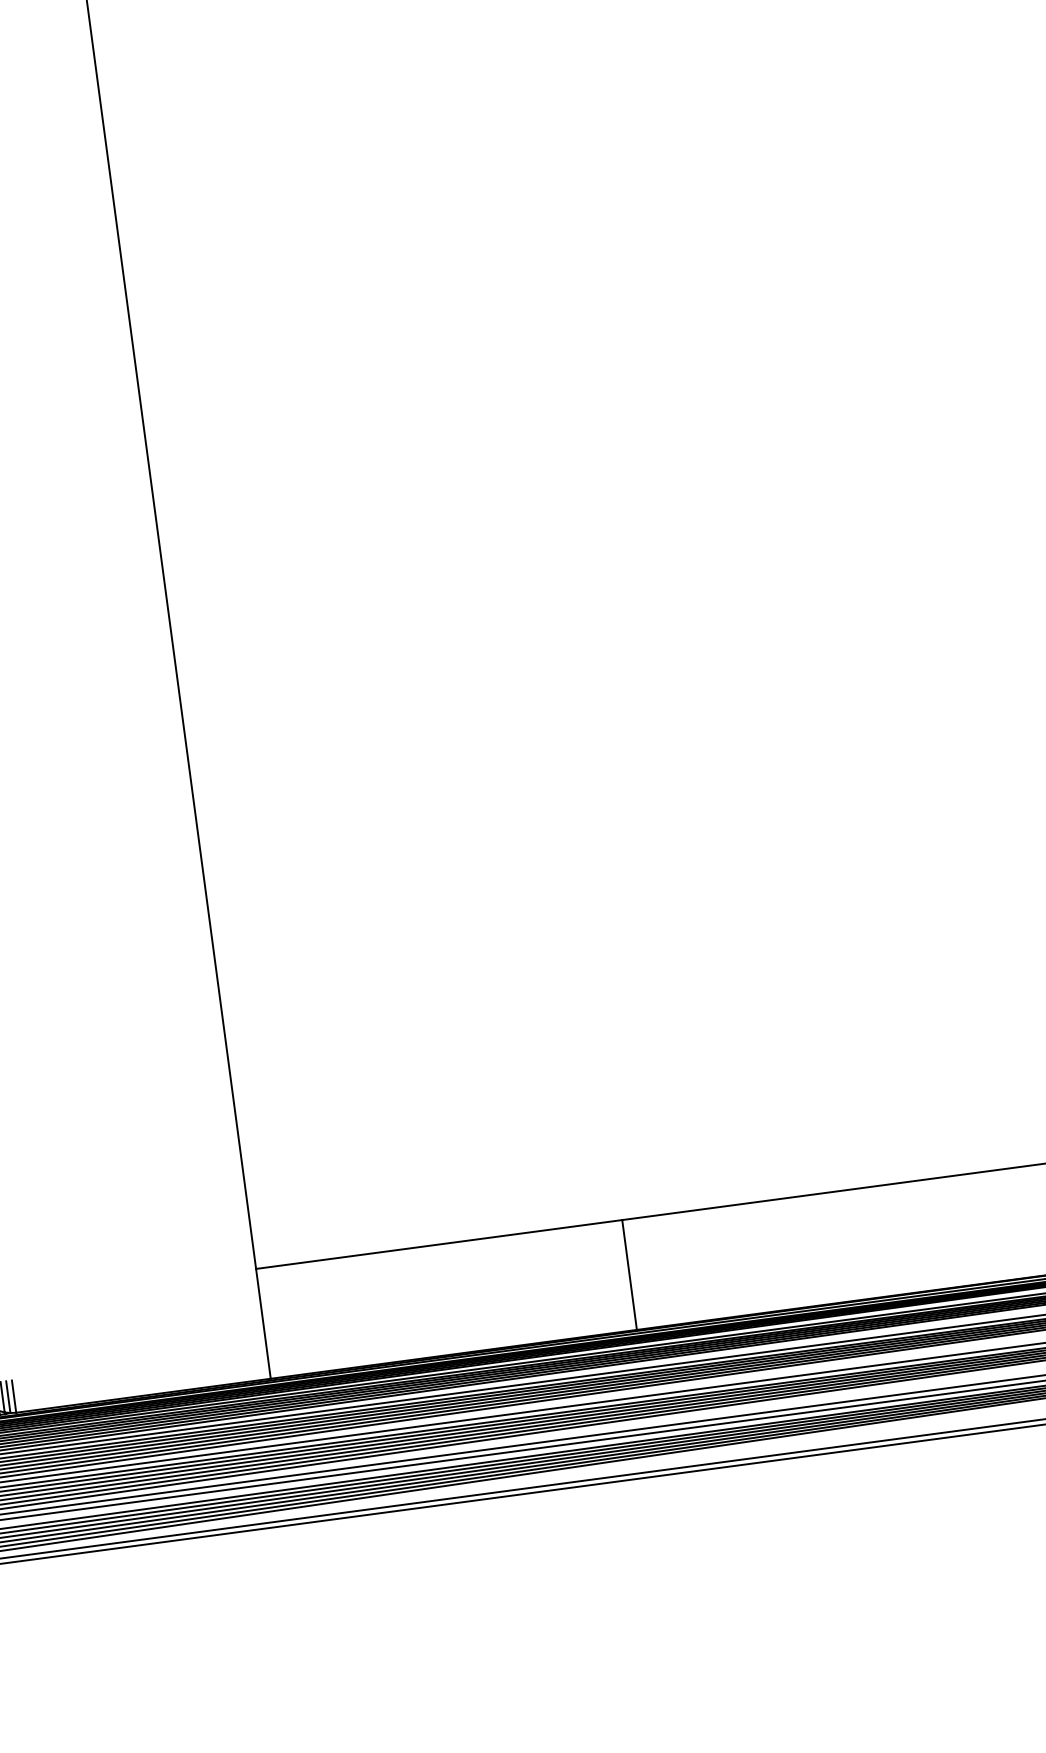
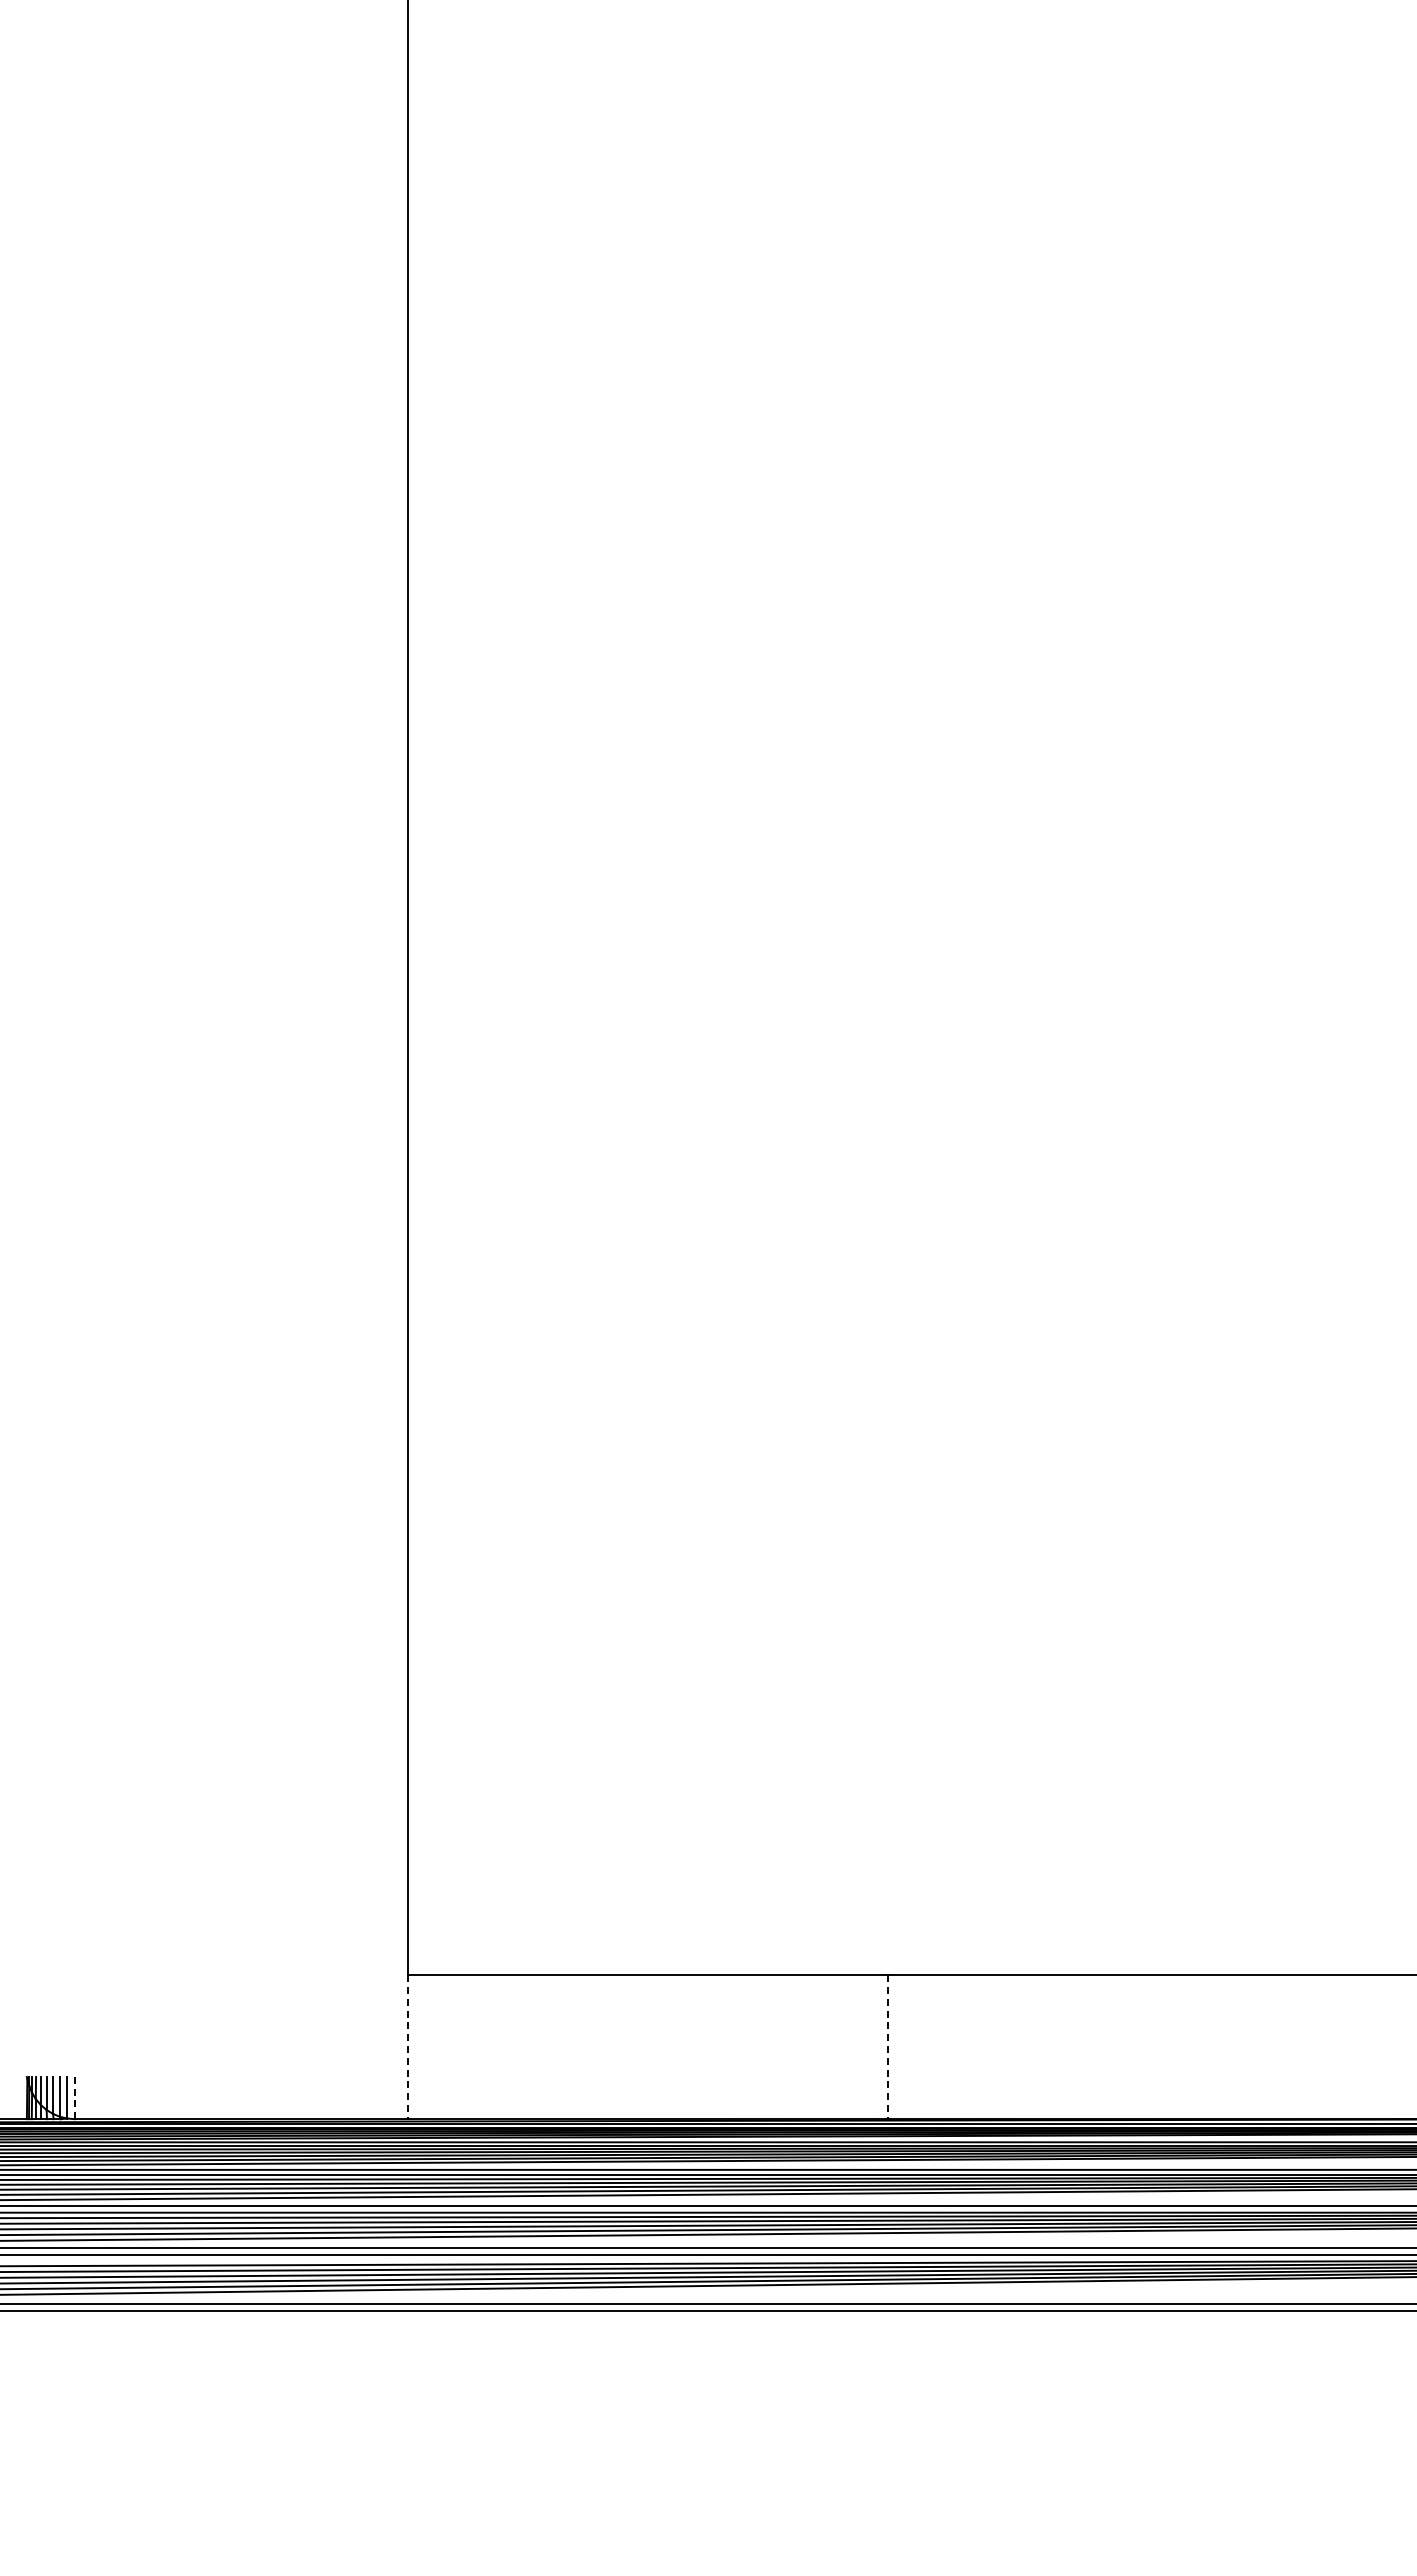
line: (629, 1275) -> (887, 2047), solid -> dashed
line: (263, 1324) -> (408, 2047), solid -> dashed
line: (13, 1396) -> (74, 2097), solid -> dashed

